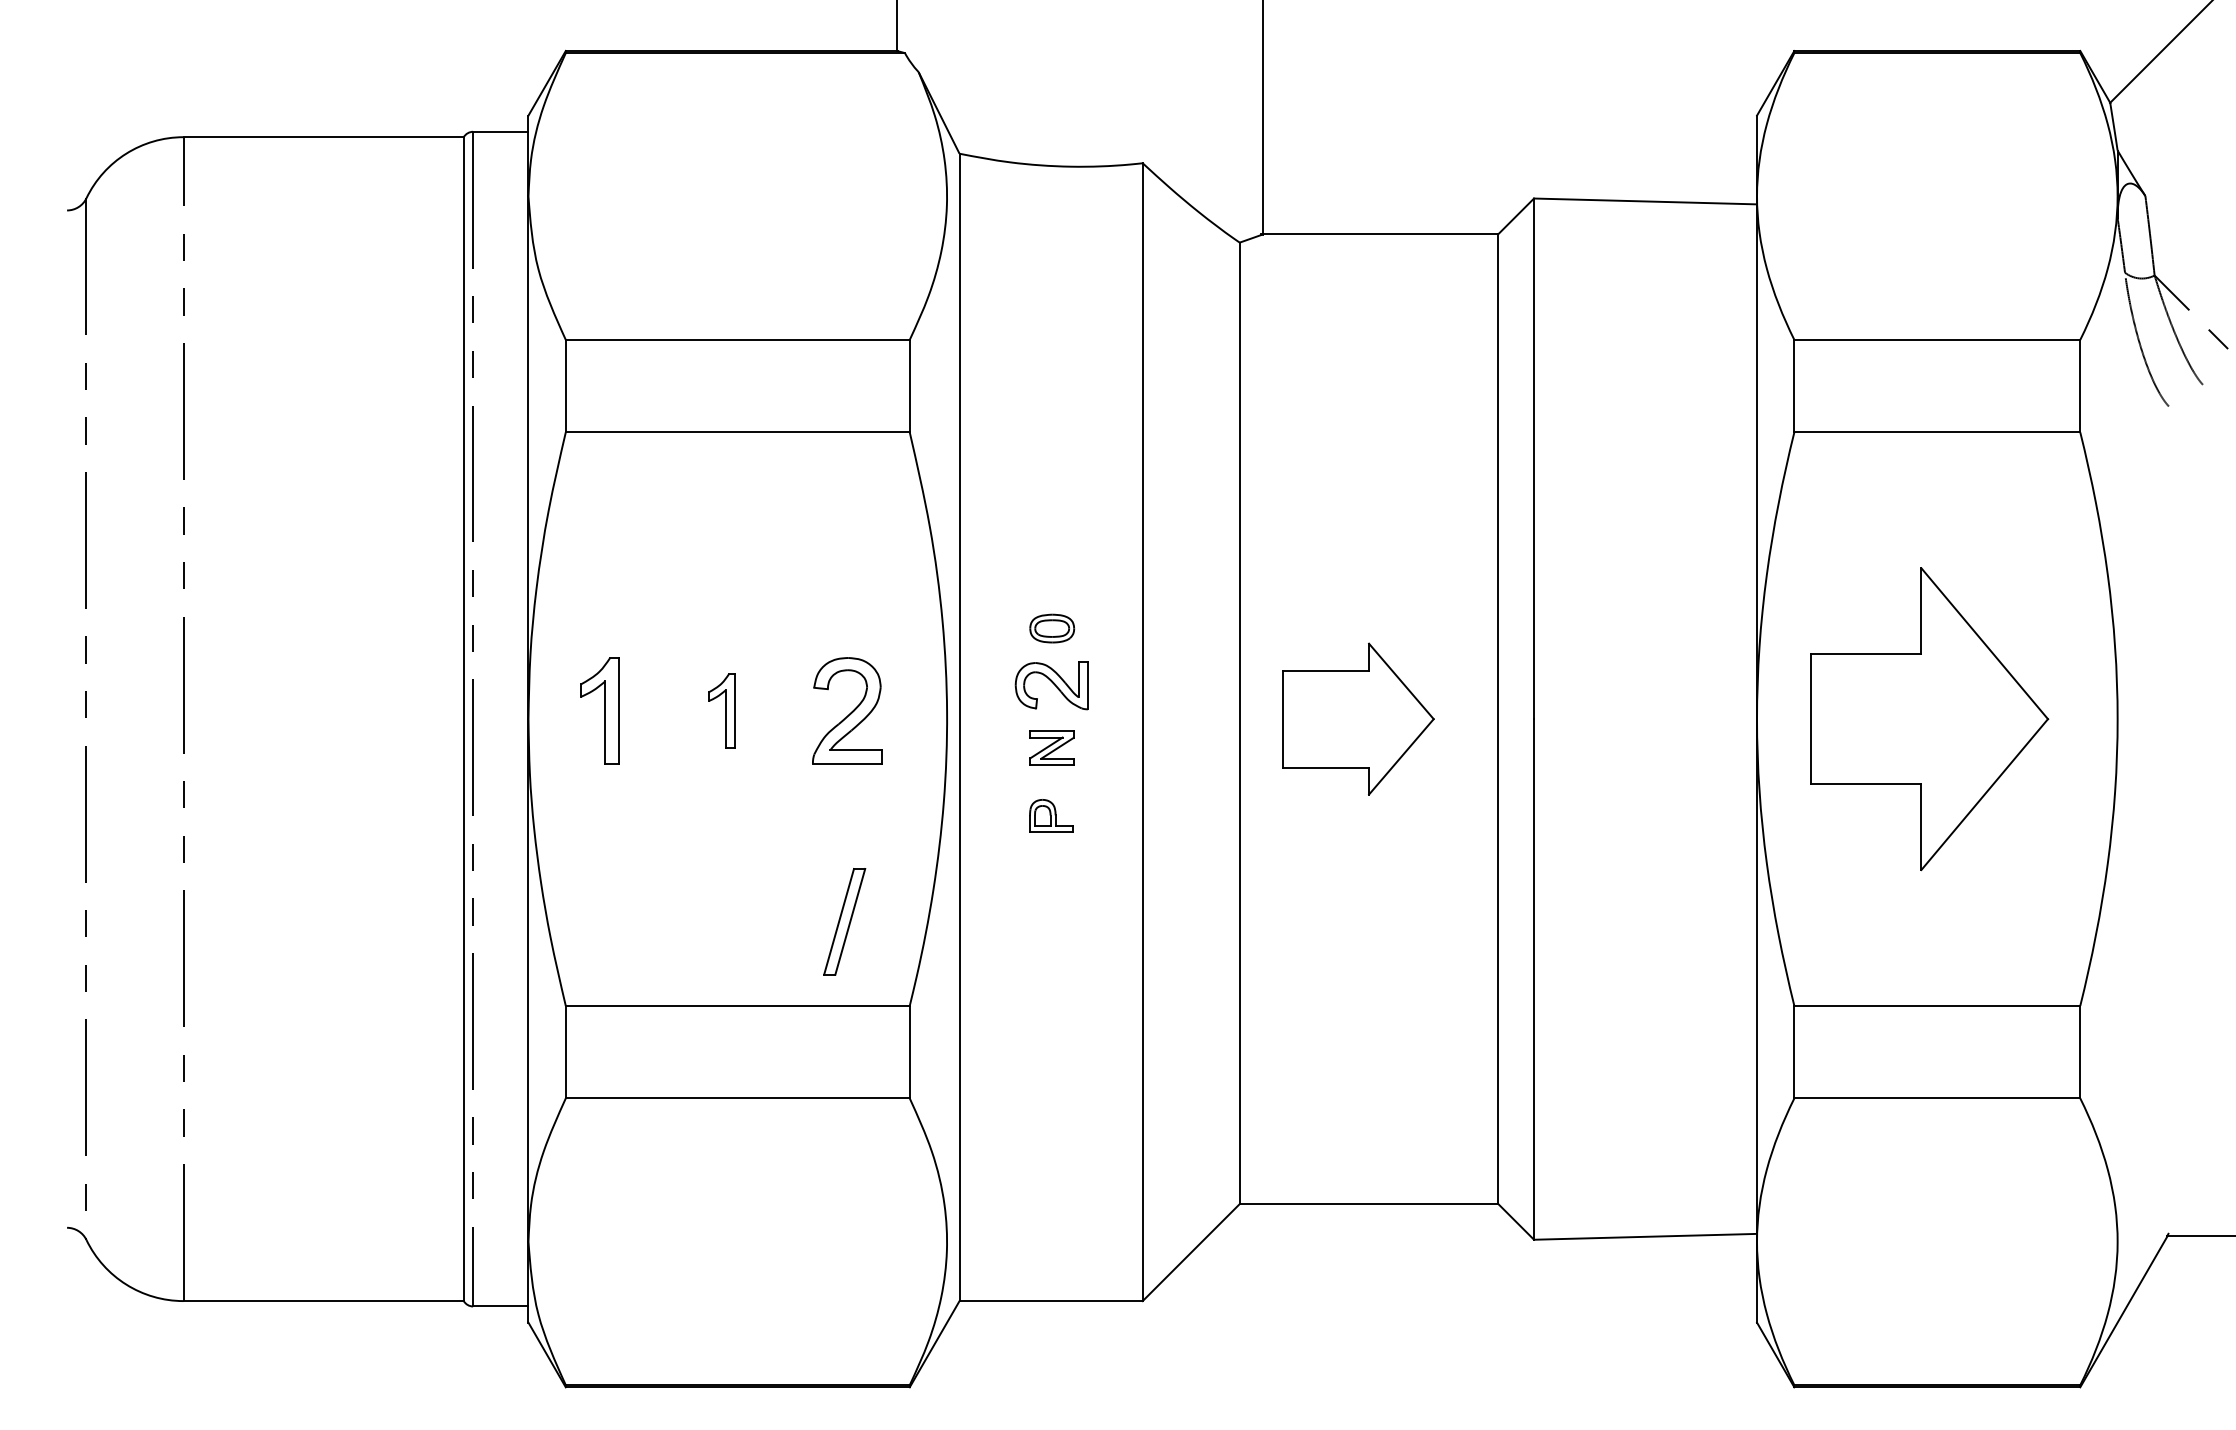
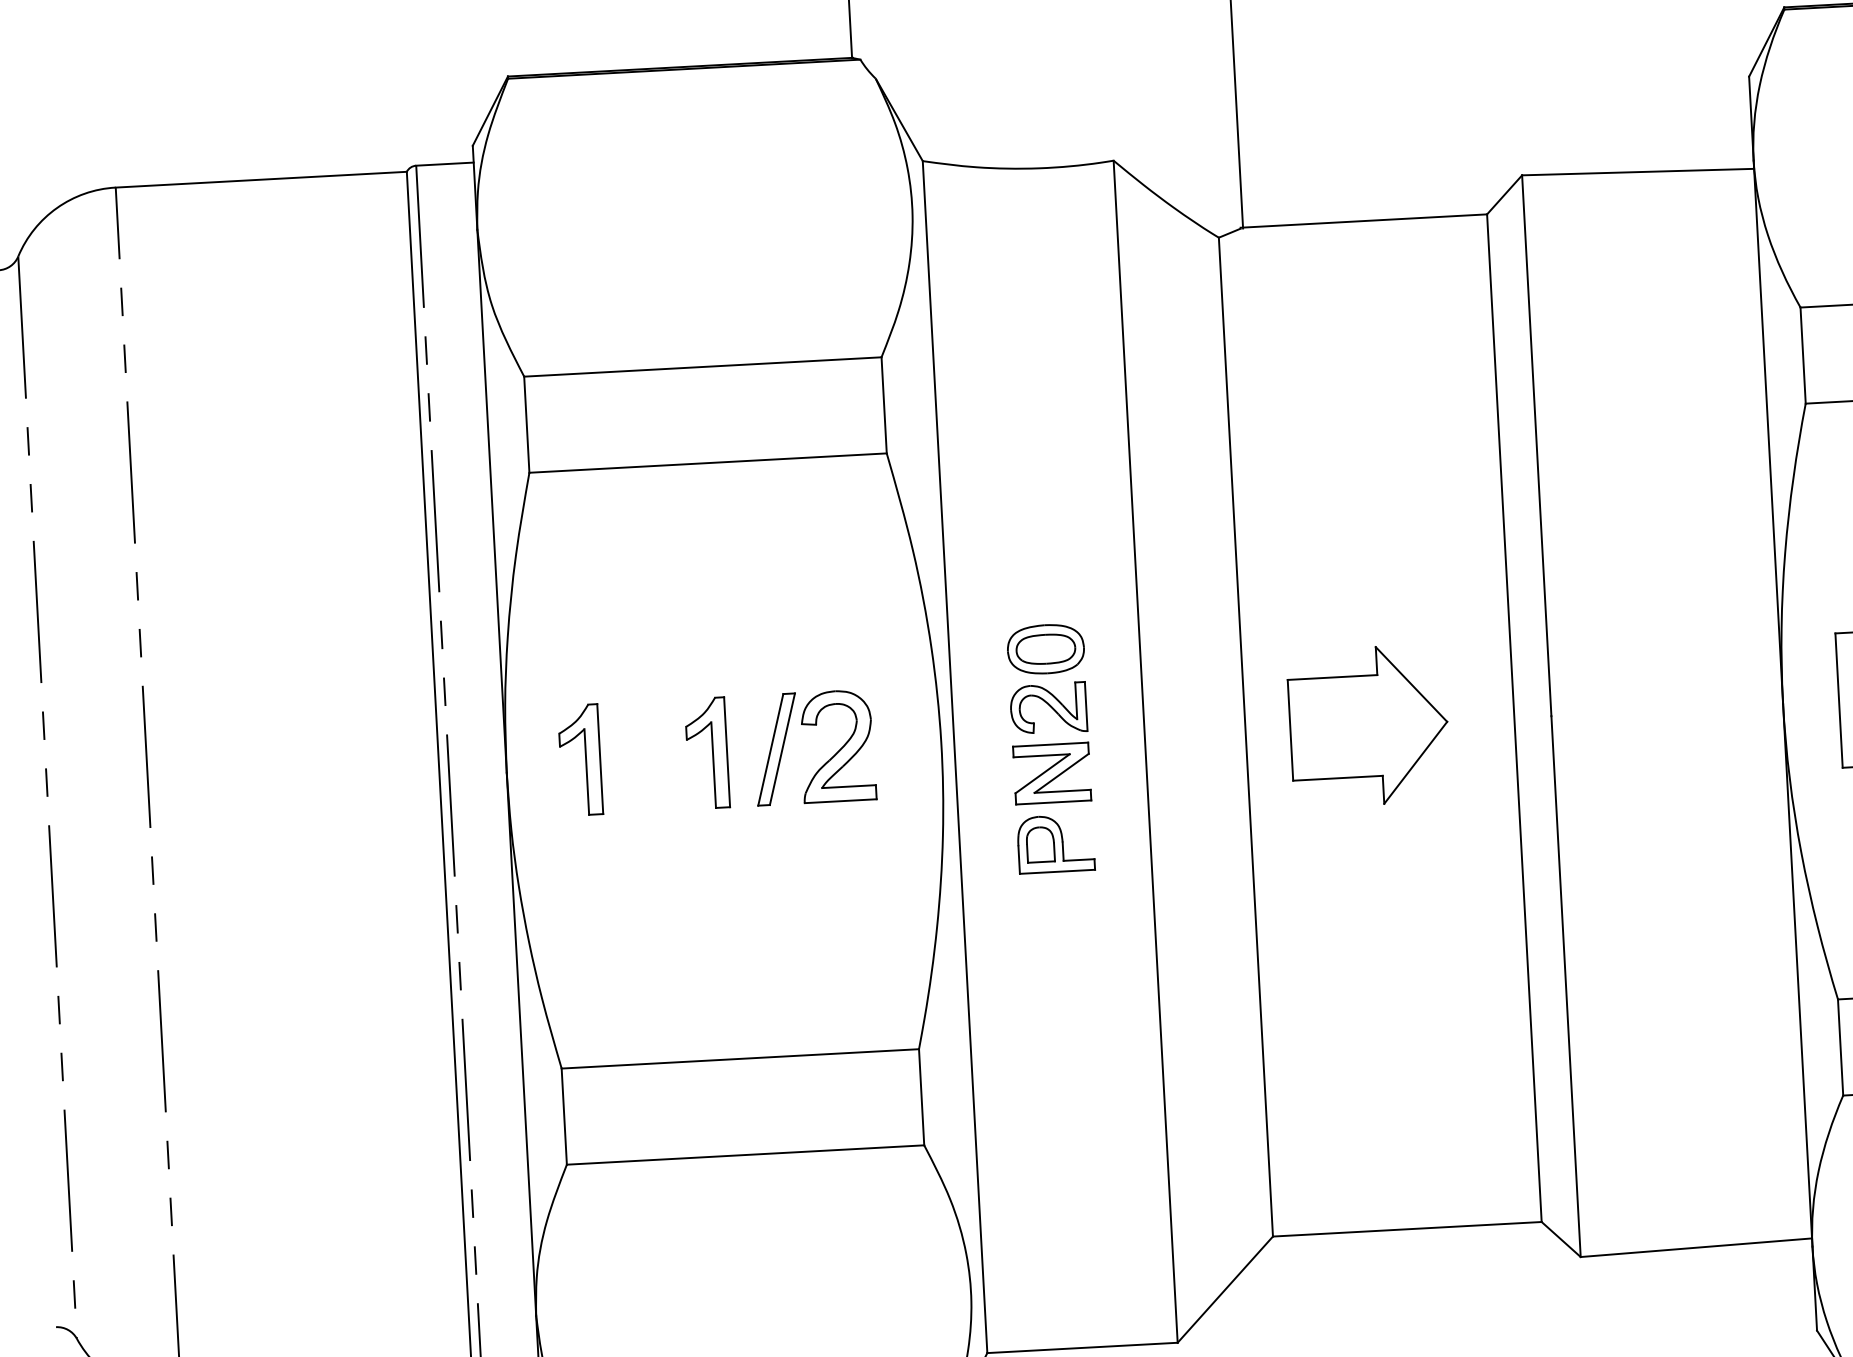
part: (1051, 628) -> (1045, 649), size x1.67
part: (721, 710) -> (706, 752), size x1.43
part: (1051, 747) -> (1051, 772), size x1.67
part: (1051, 815) -> (1055, 843), size x1.67
part: (844, 921) -> (776, 749), moved

